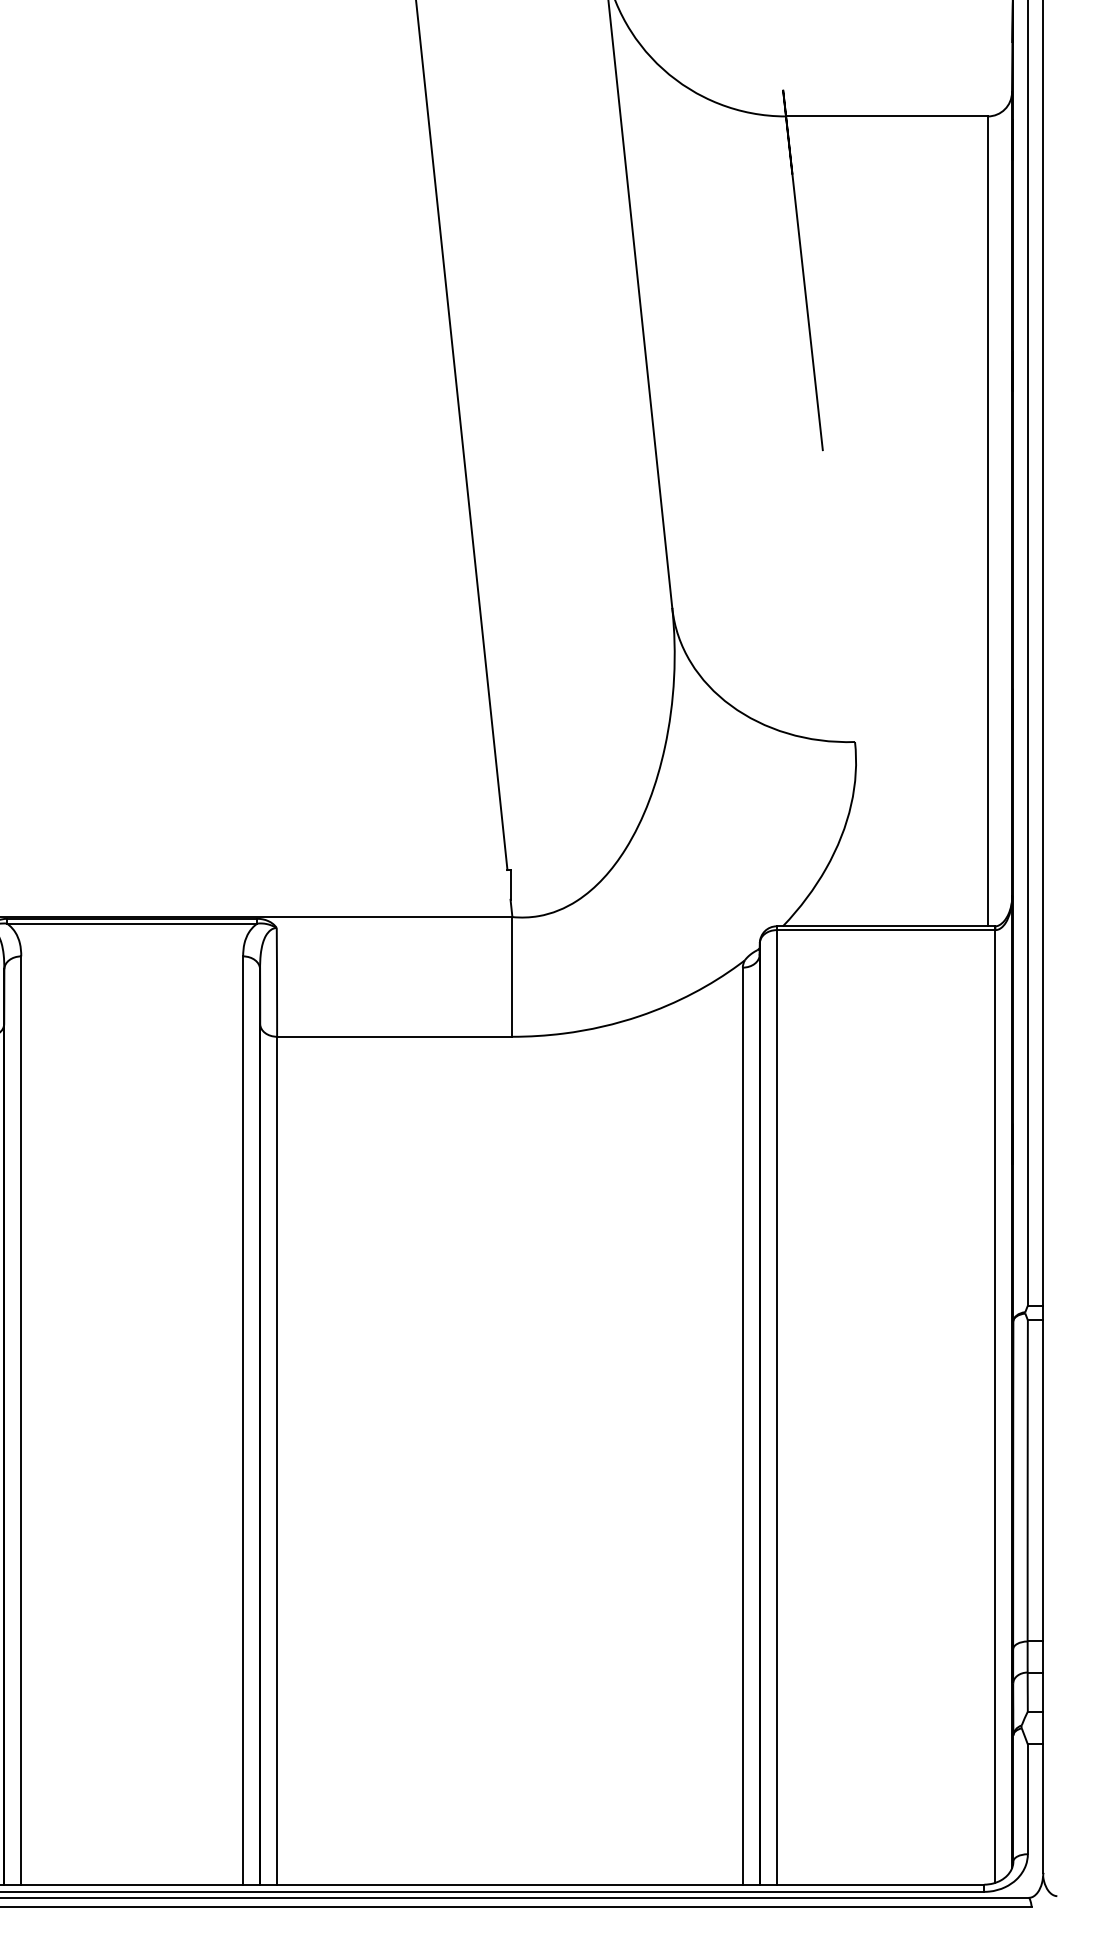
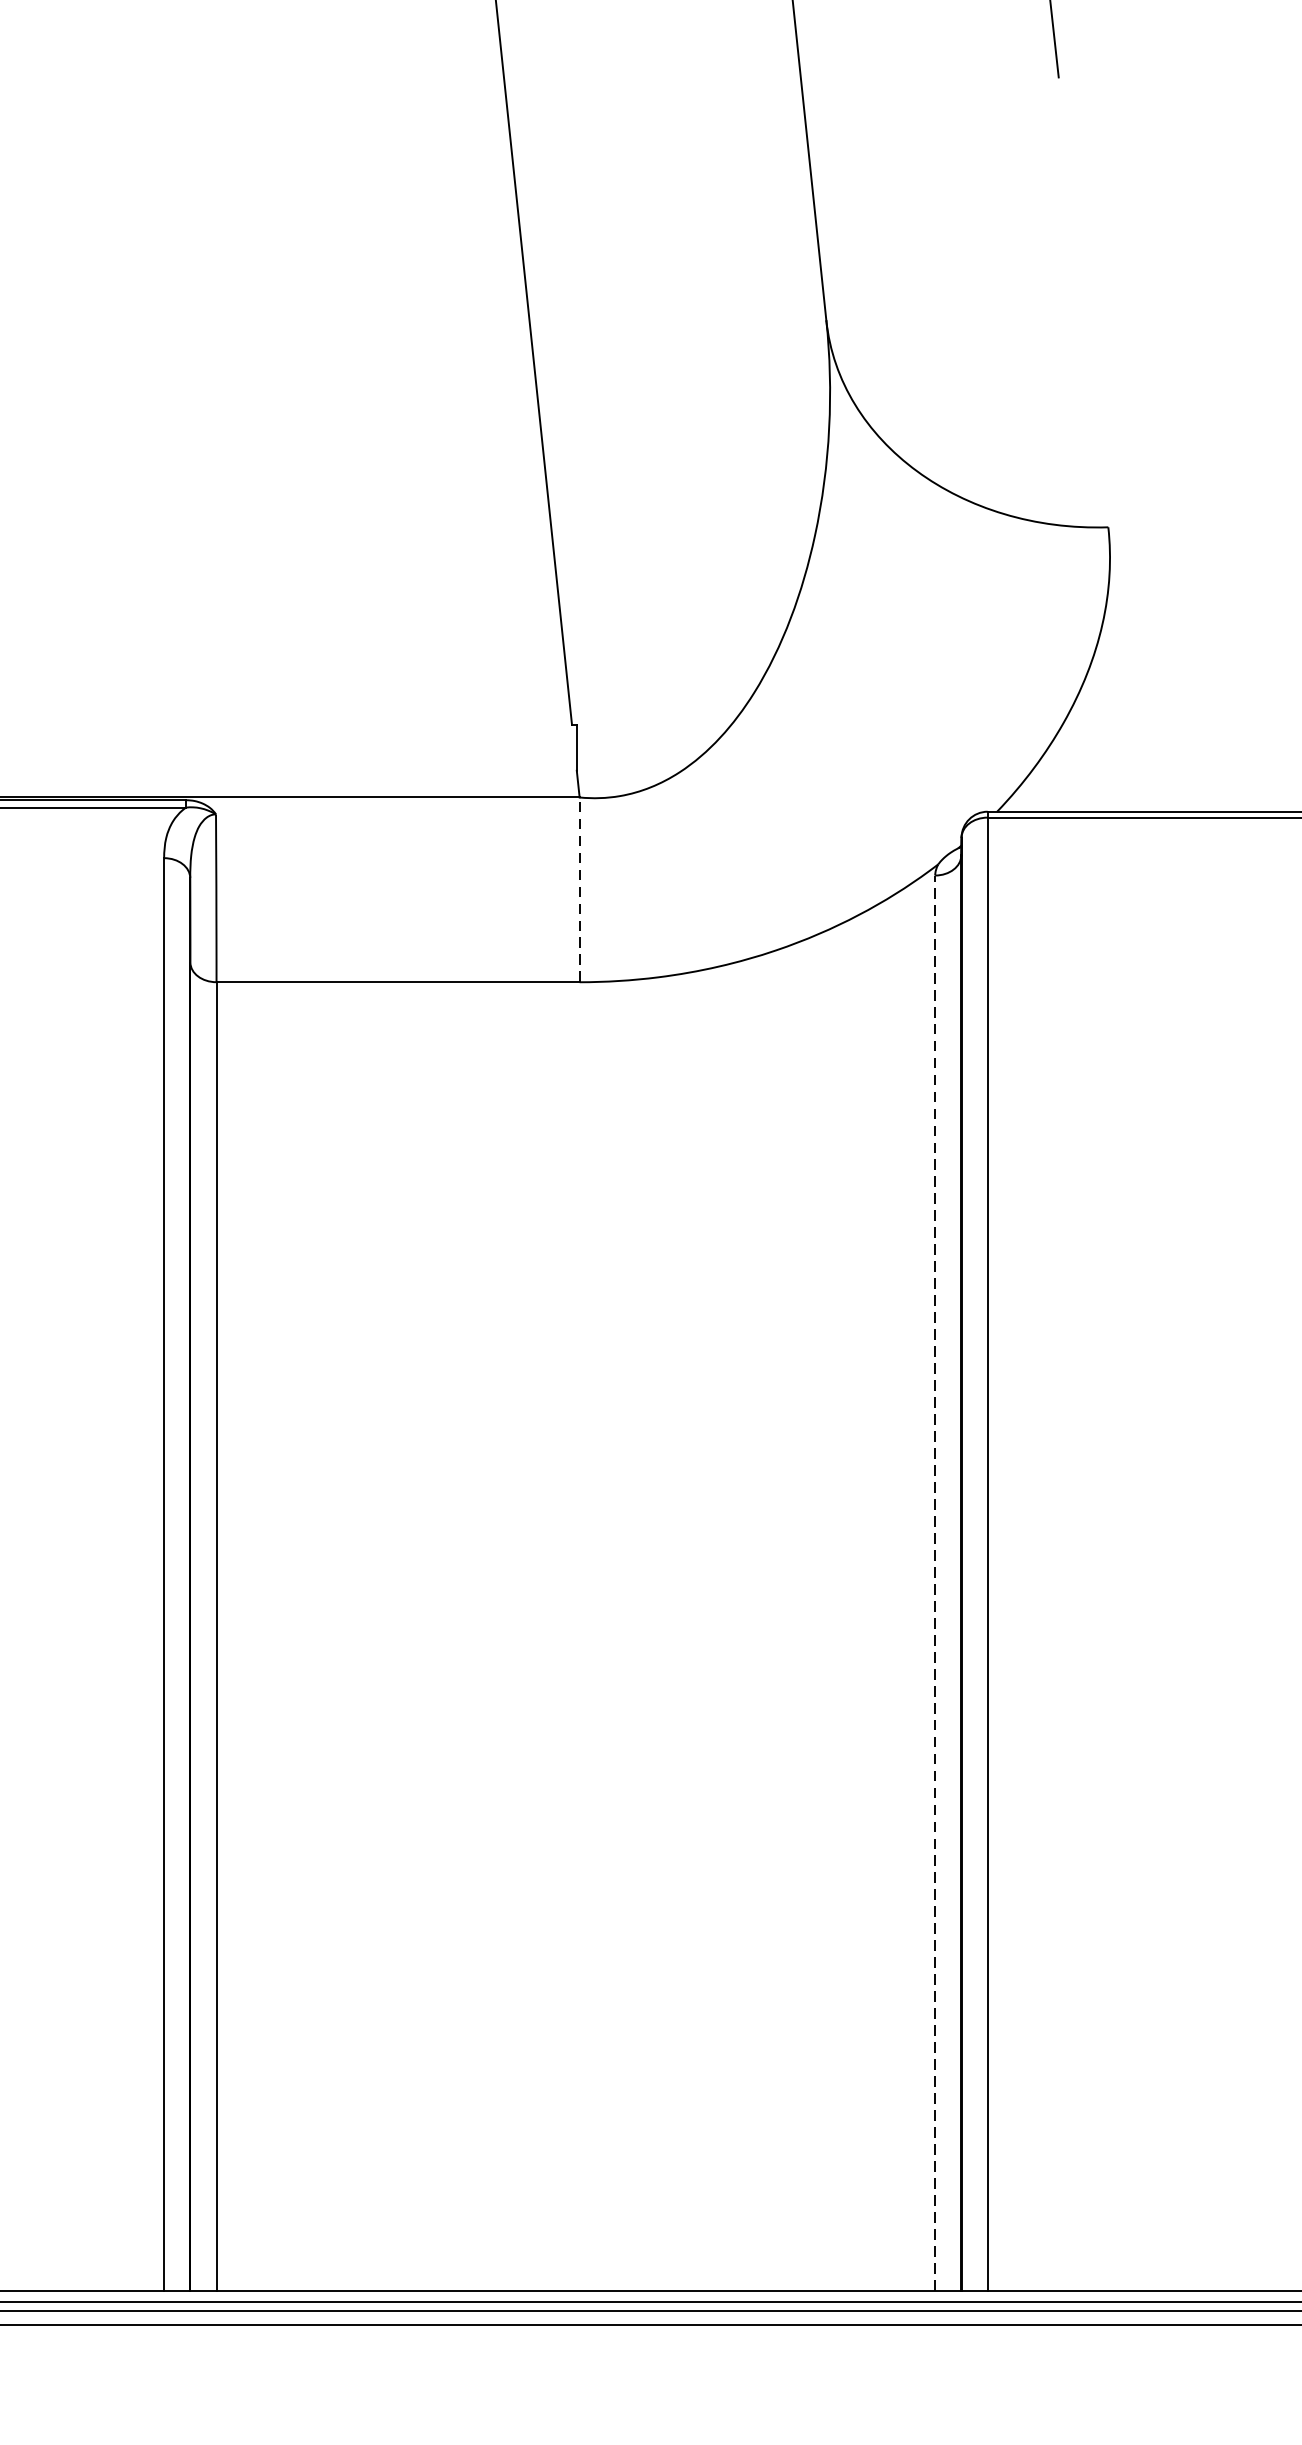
line: (512, 976) -> (579, 889), solid -> dashed
line: (742, 1426) -> (934, 1583), solid -> dashed

